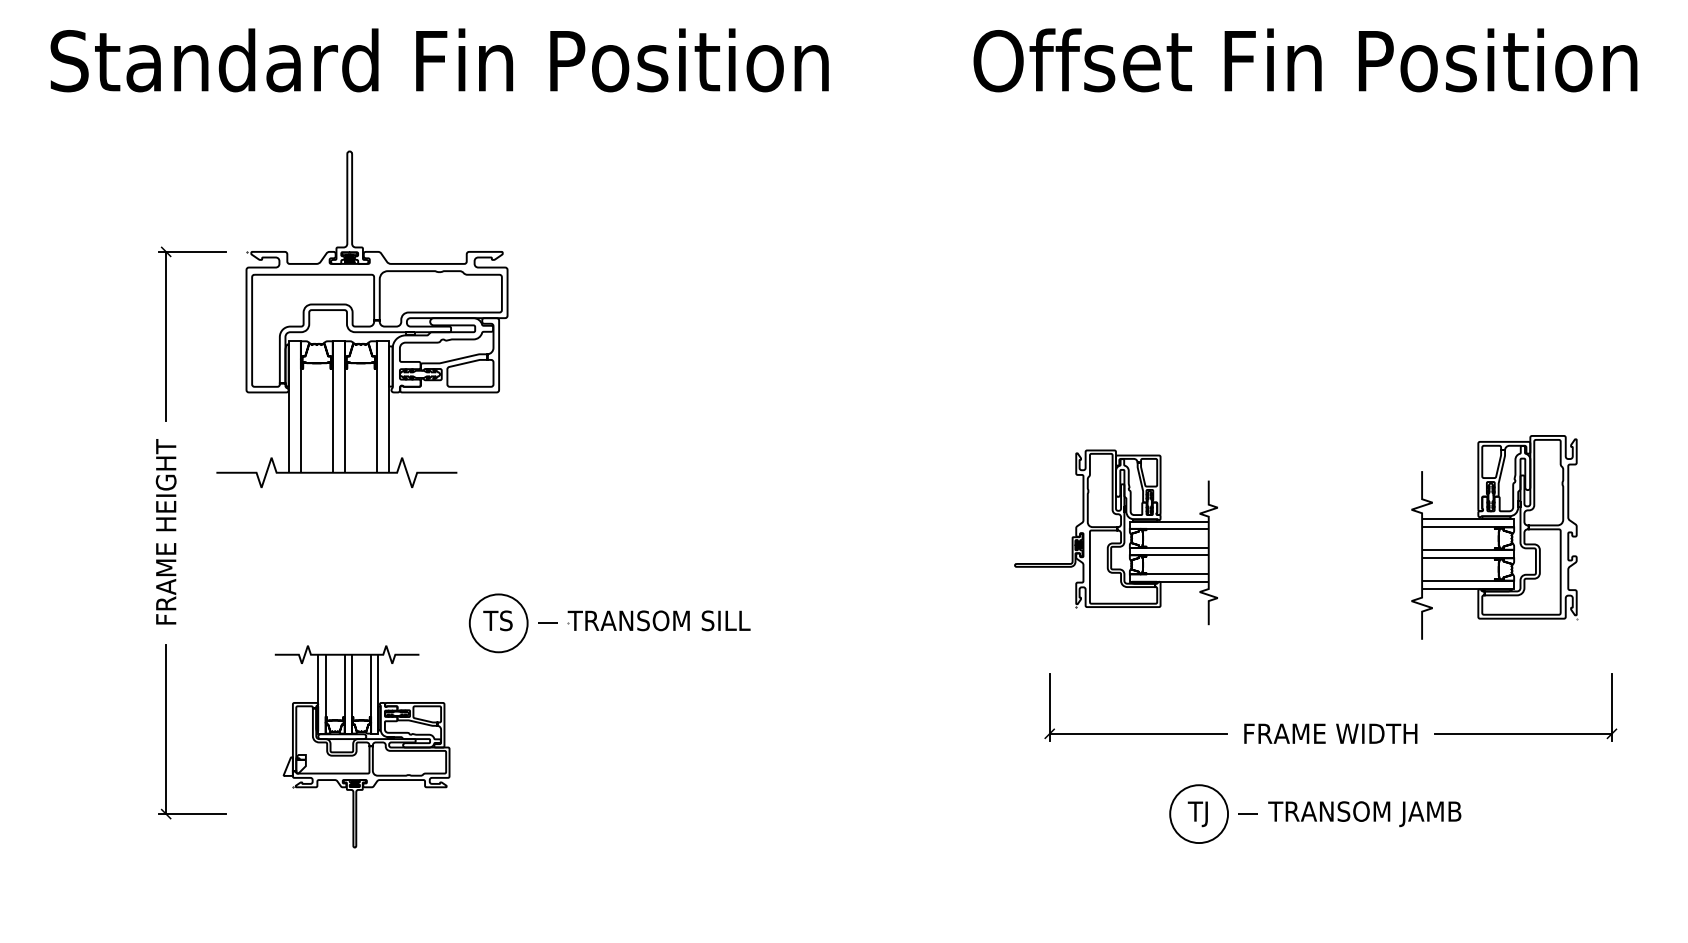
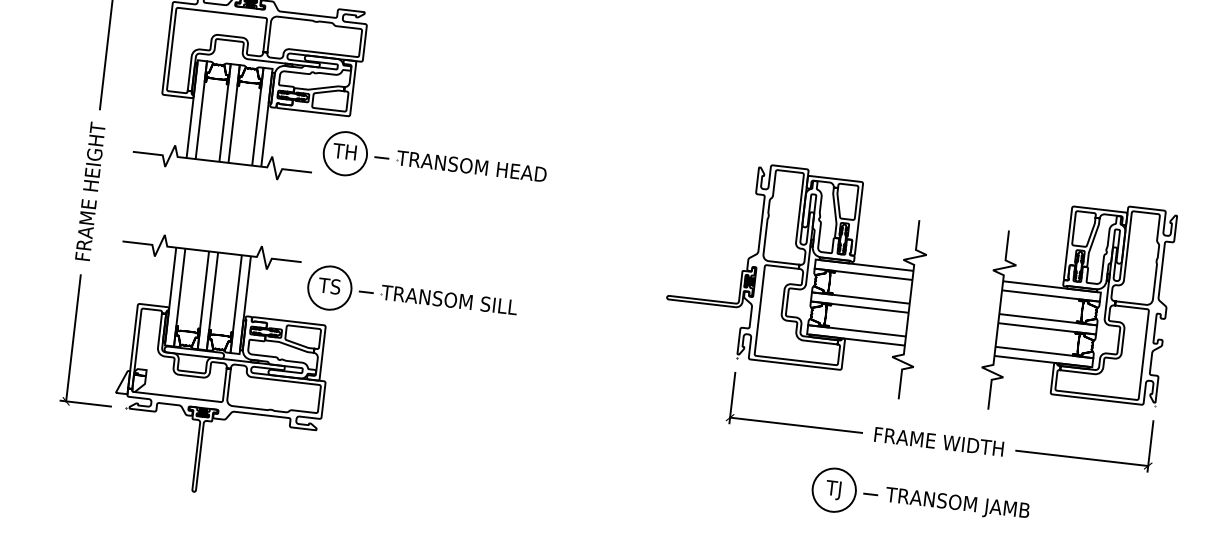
part: (618, 442) -> (434, 163), added
part: (1115, 537) -> (795, 277), size x1.67
part: (1494, 537) -> (1077, 309), size x1.43
part: (362, 746) -> (217, 367), size x1.67

